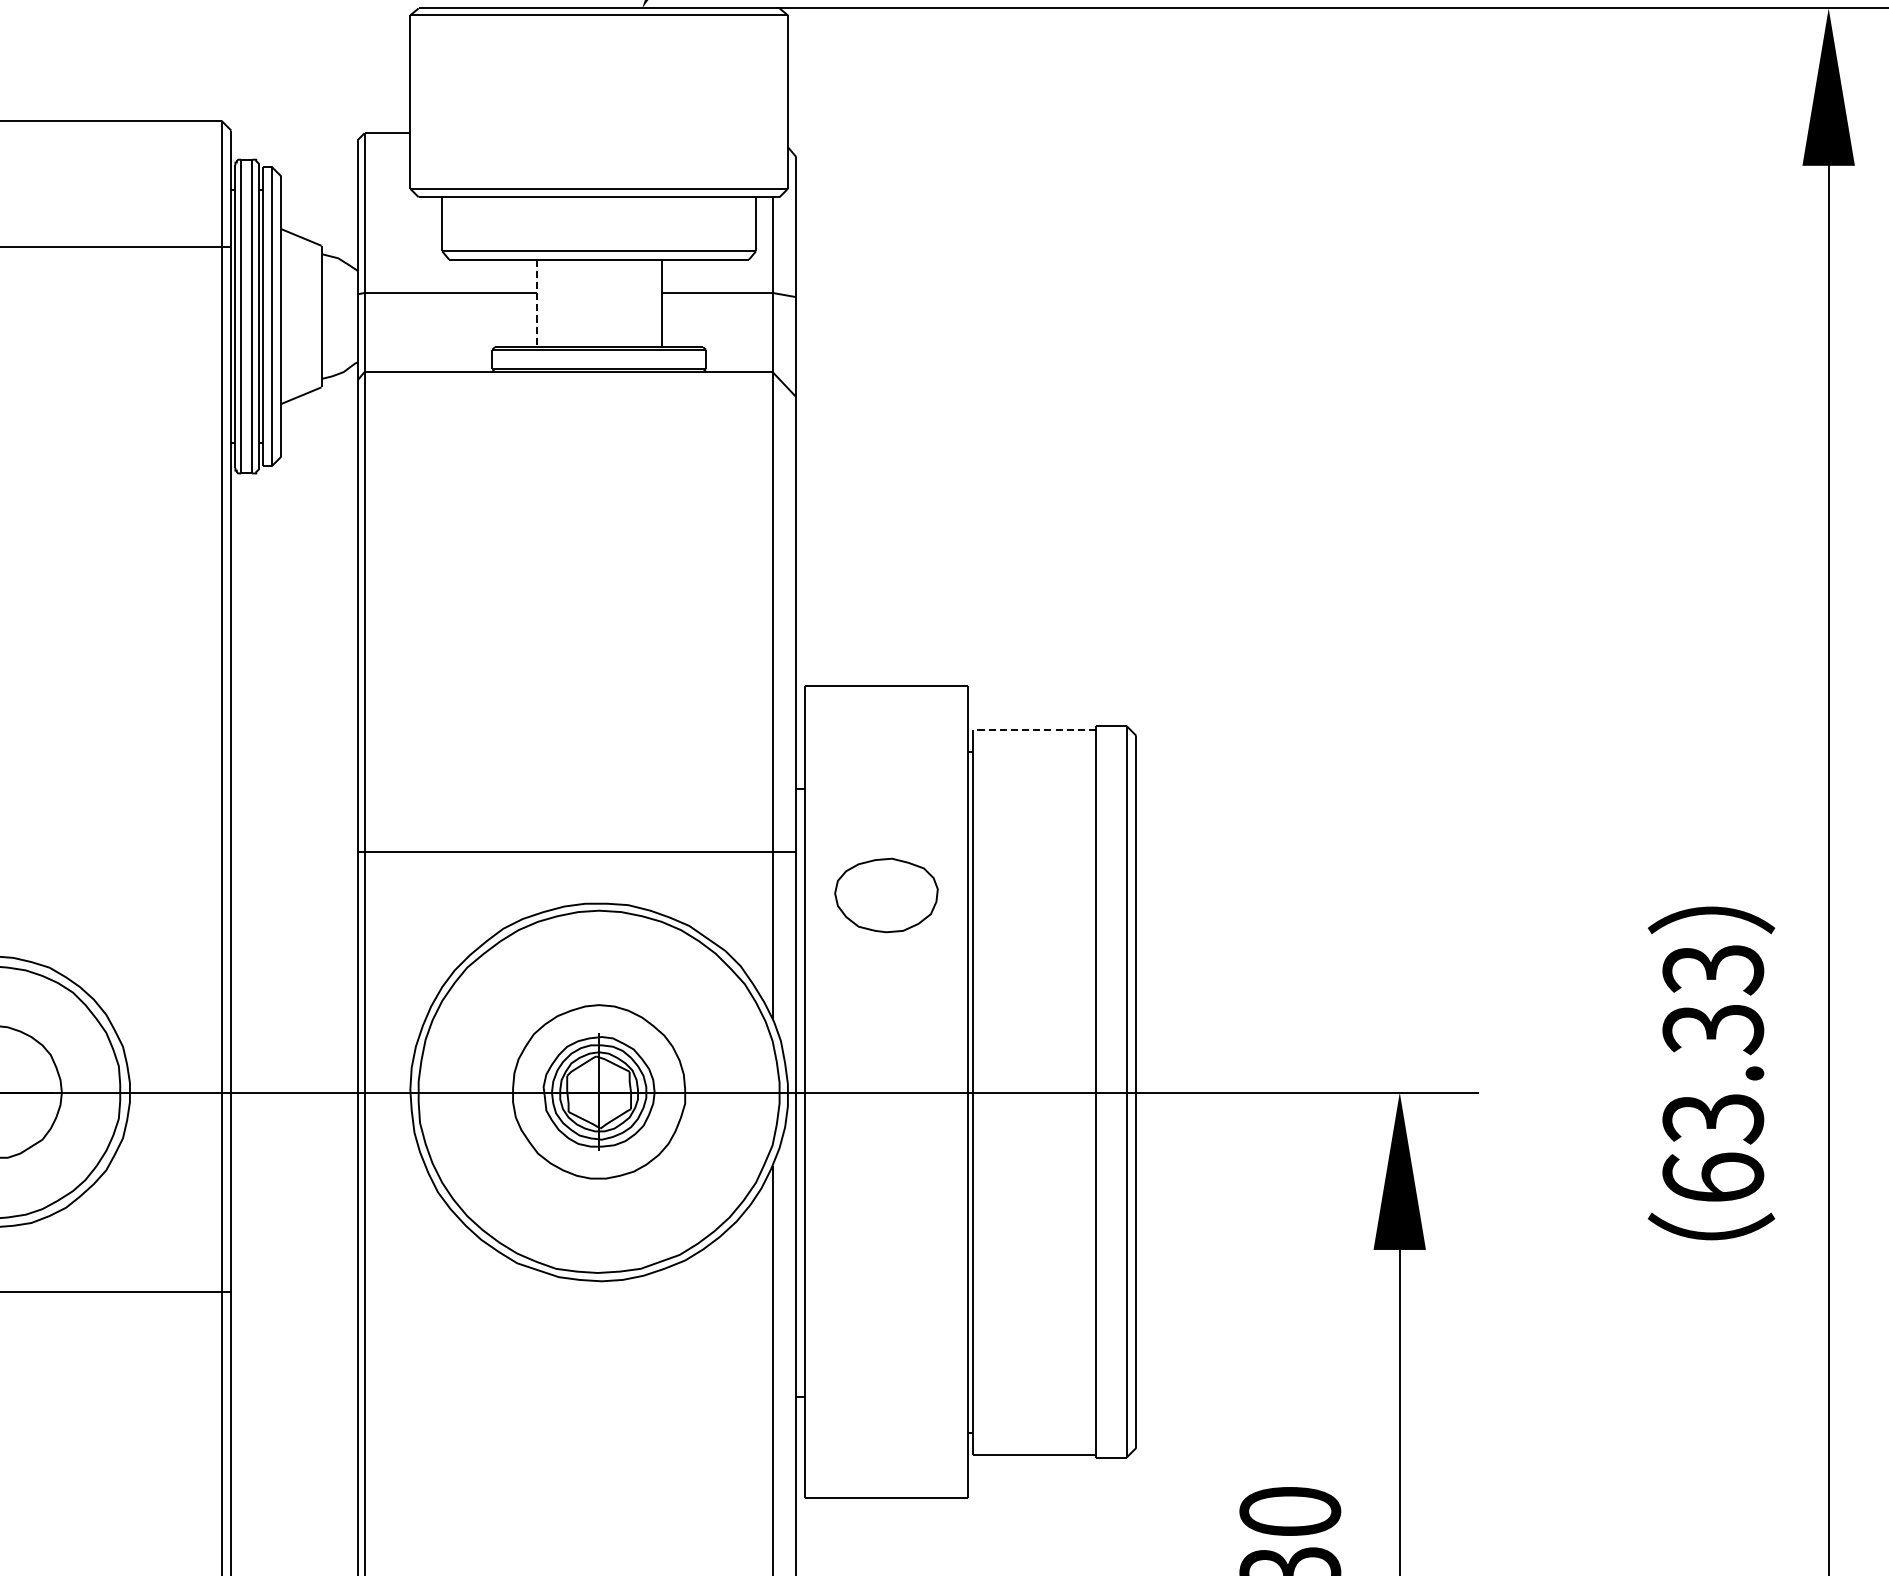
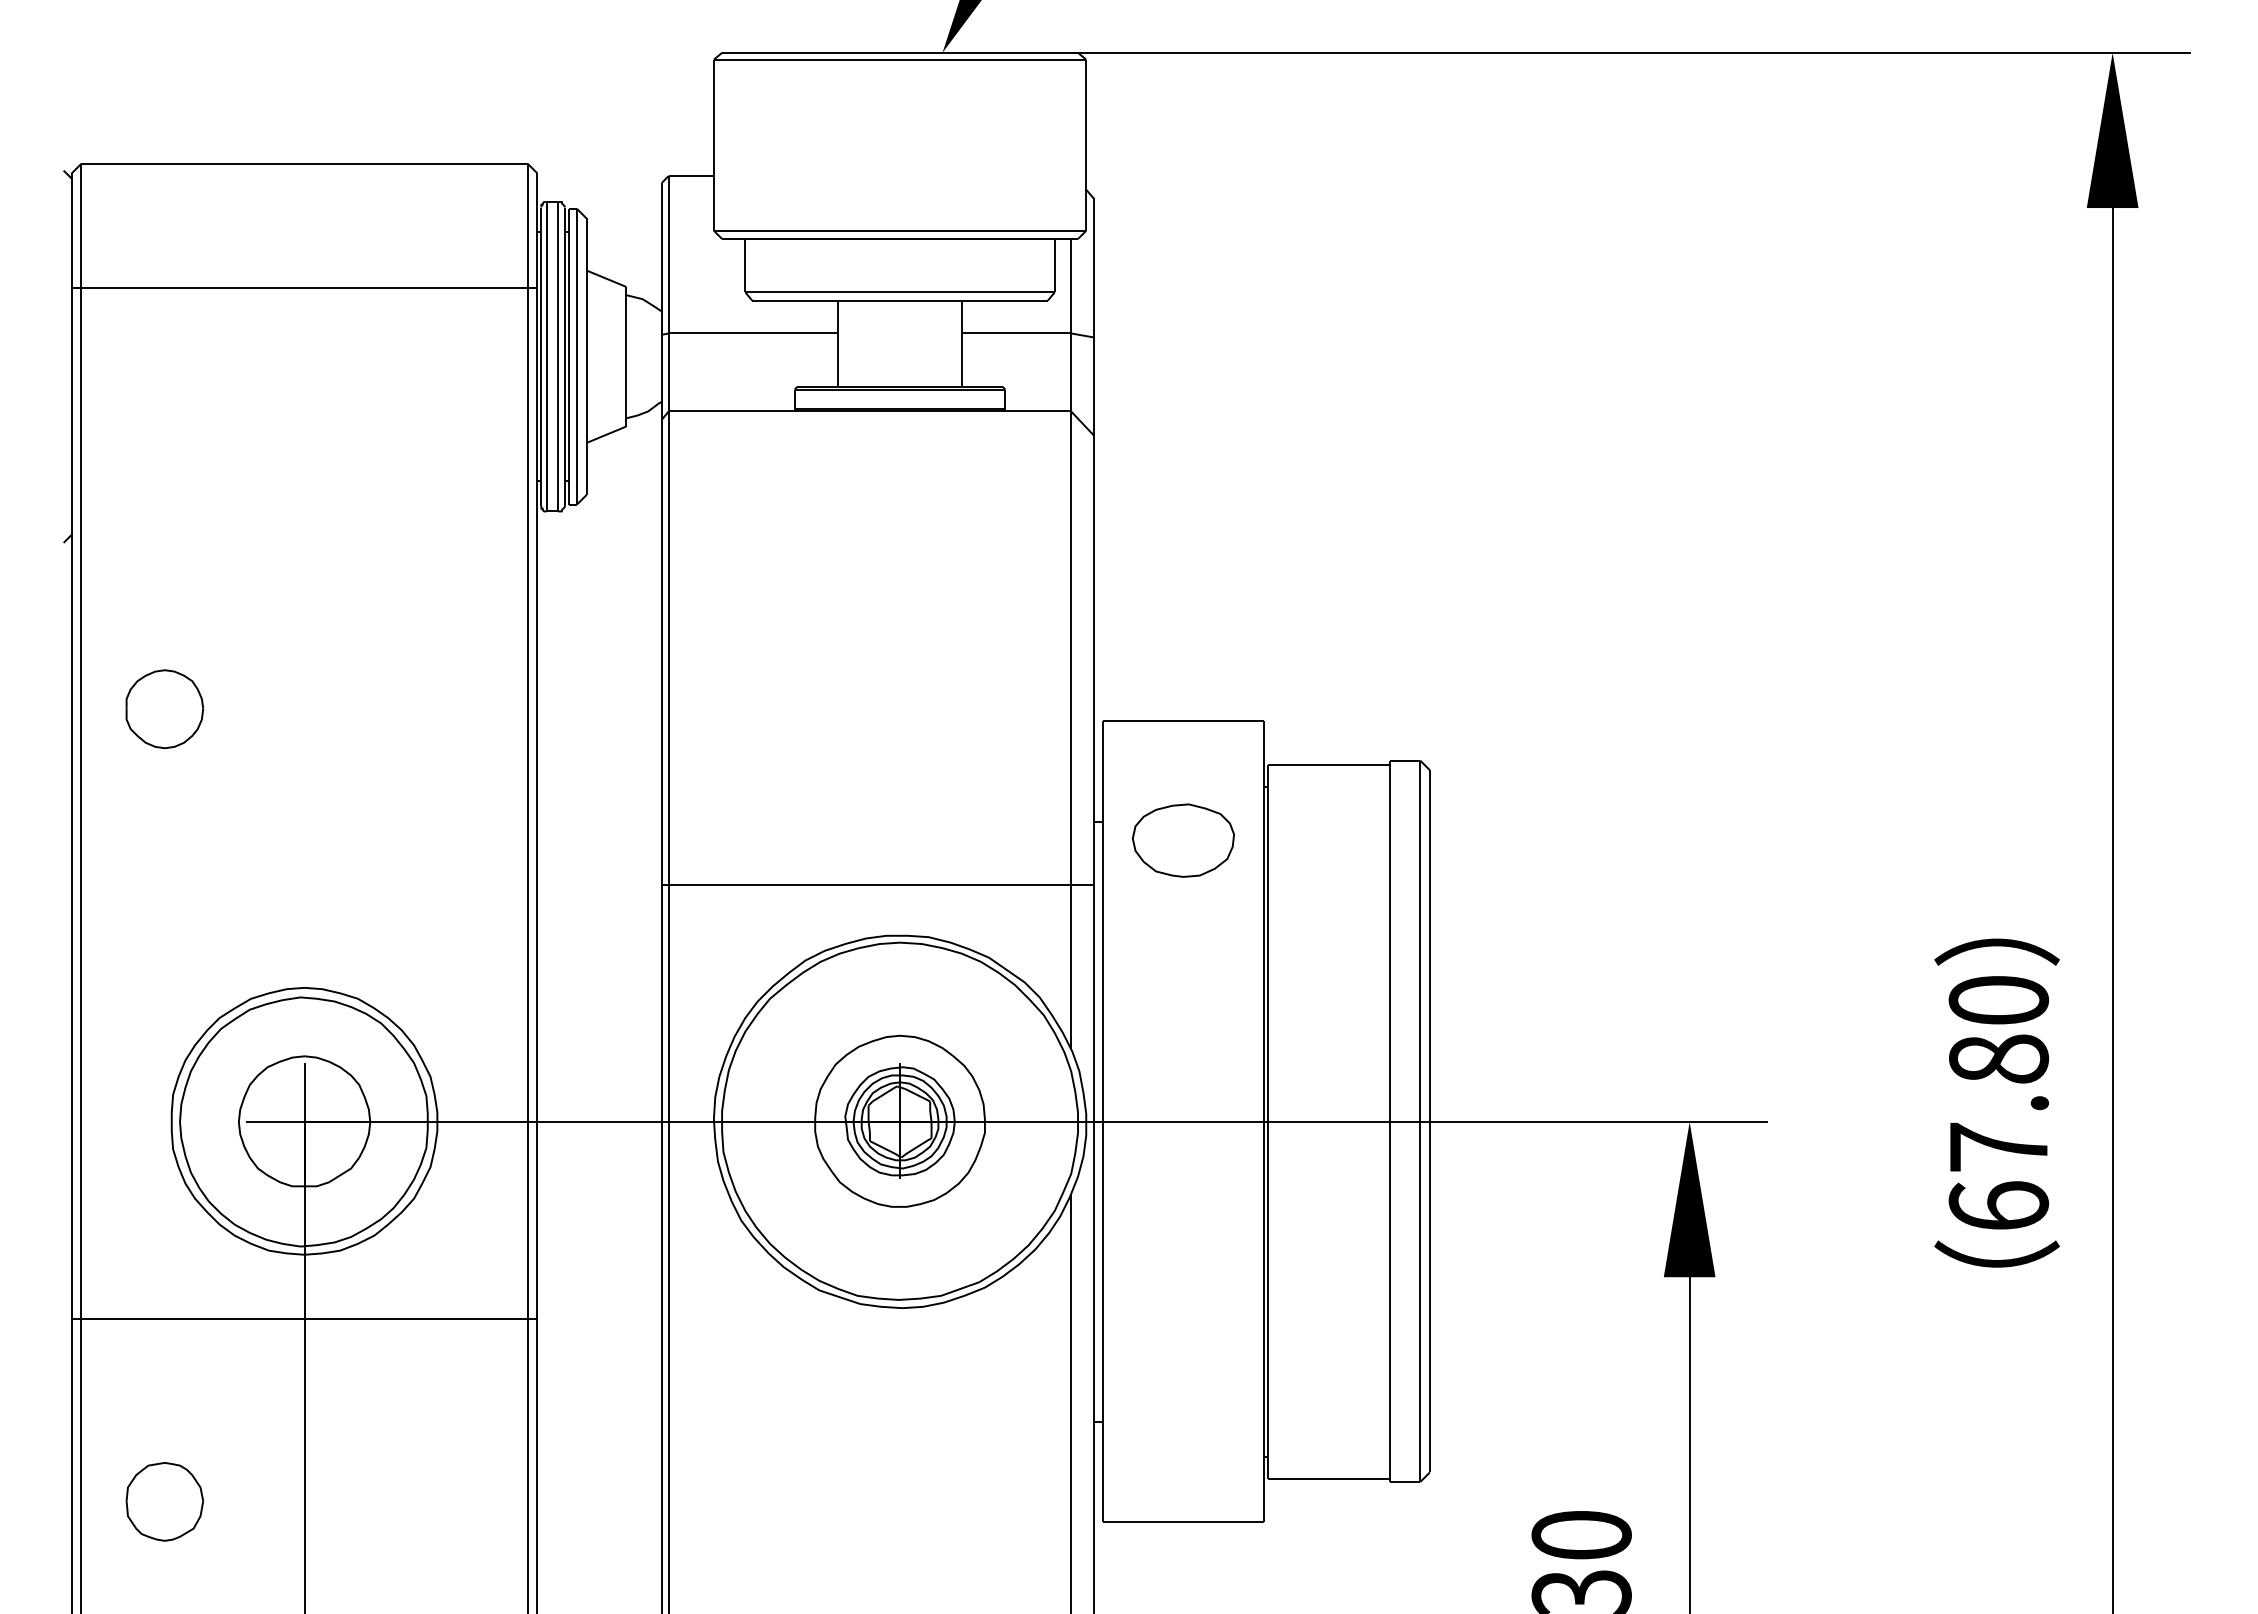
line: (536, 304) -> (838, 344), dashed -> solid
line: (1034, 730) -> (1329, 764), dashed -> solid
part: (885, 895) -> (1182, 840), moved
text: (1712, 1044) -> (1998, 1074), 63.33 -> 67.80

